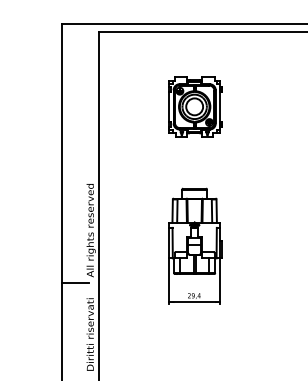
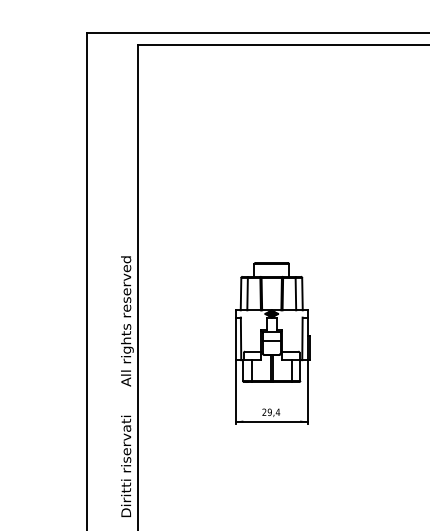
part: (195, 106) -> (272, 148), removed
line: (75, 282) -> (105, 393), removed

